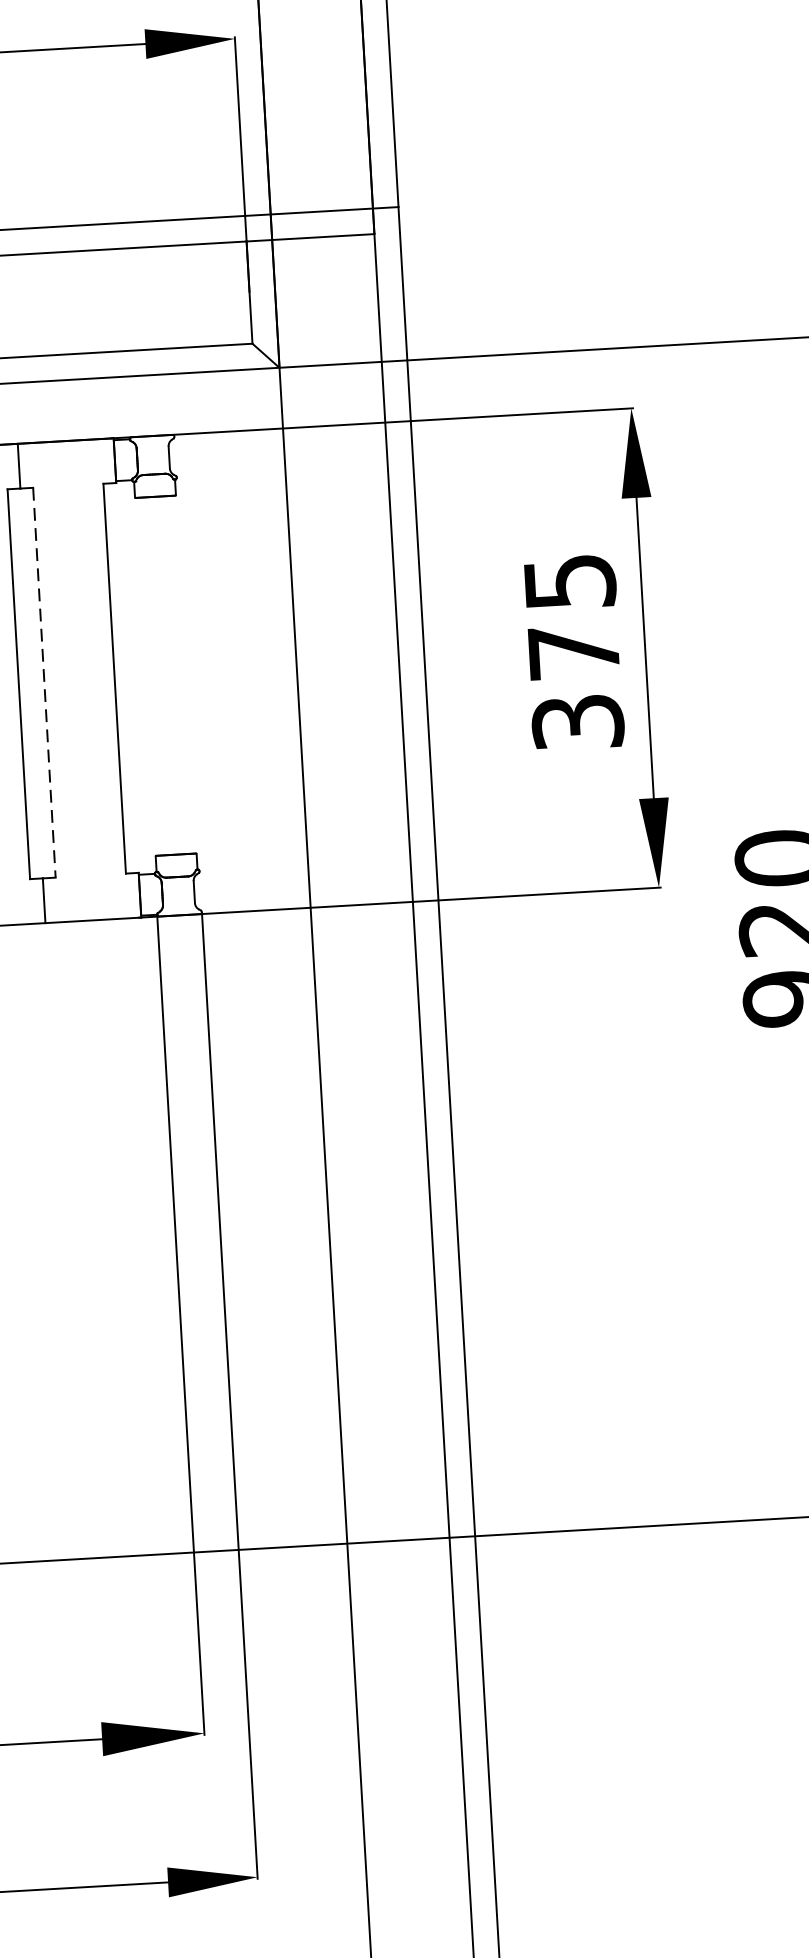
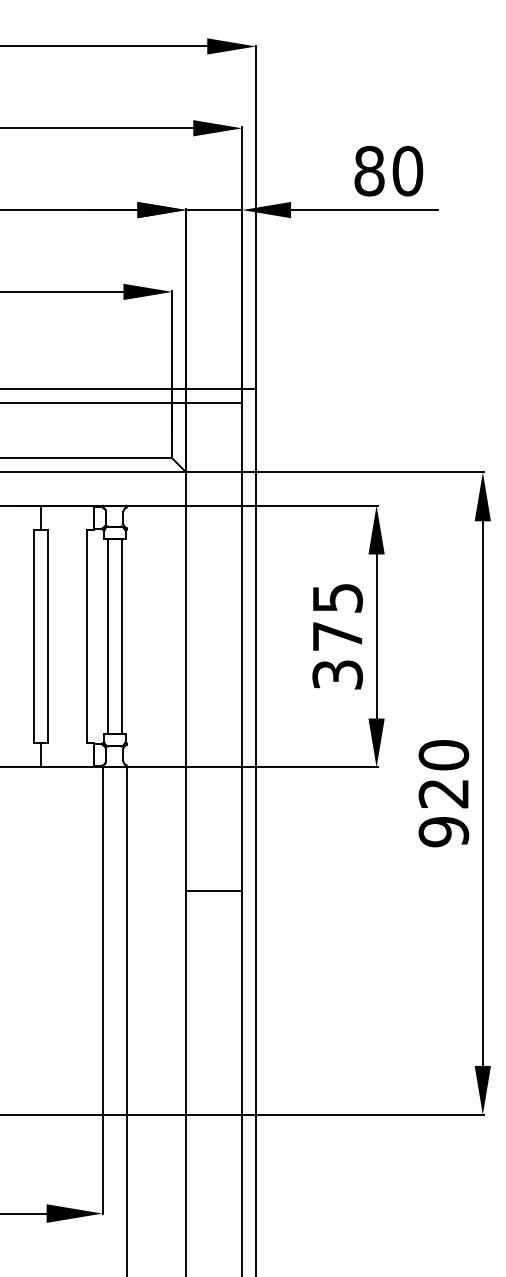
line: (178, 674) -> (121, 636), added
line: (152, 676) -> (107, 636), added
line: (44, 684) -> (48, 637), dashed -> solid
line: (375, 1131) -> (214, 891), added

